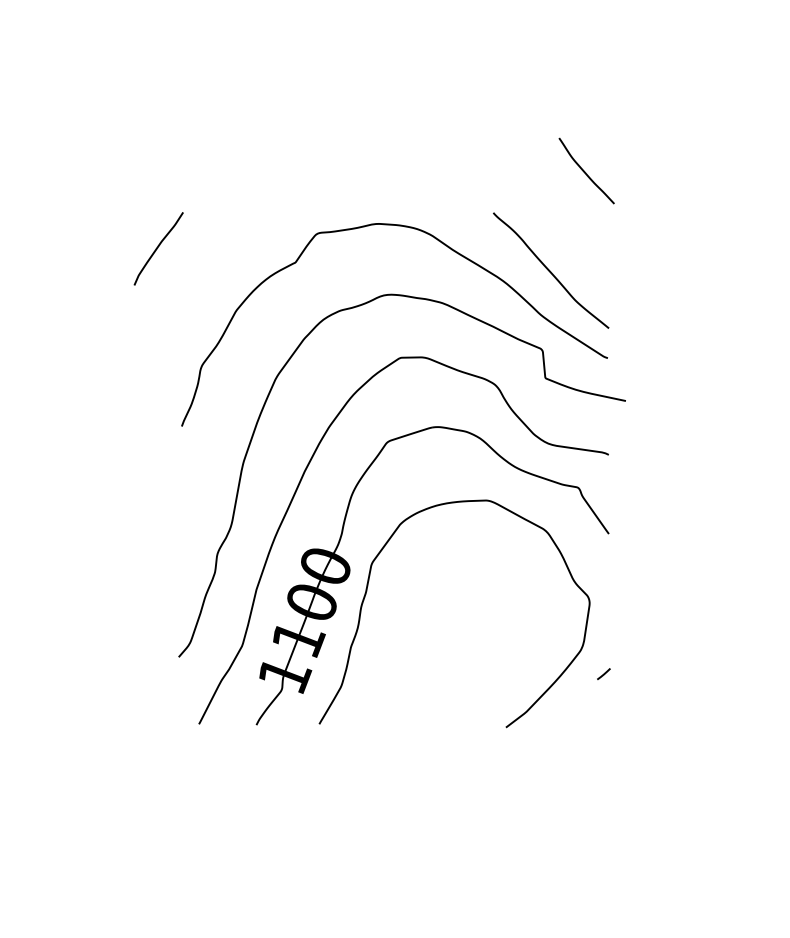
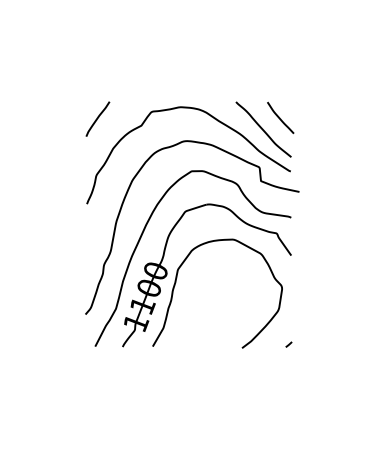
curve: (586, 170) -> (280, 117), moved
curve: (157, 247) -> (97, 118), moved
line: (602, 673) -> (288, 344), moved

